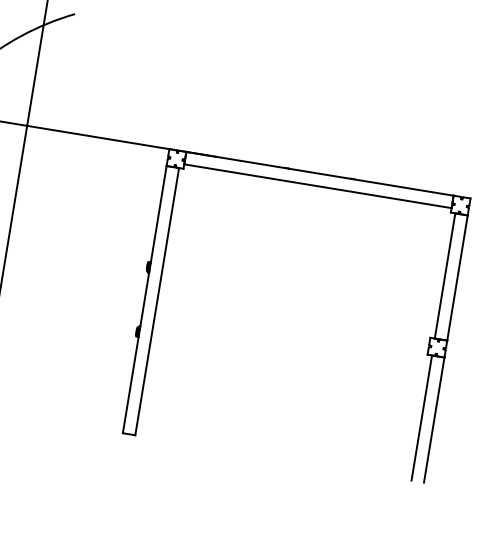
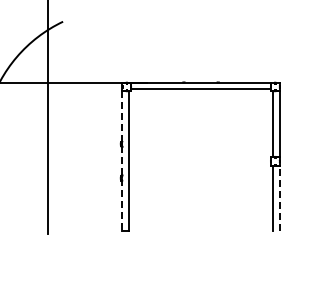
line: (144, 300) -> (122, 161), solid -> dashed
line: (433, 420) -> (279, 198), solid -> dashed

